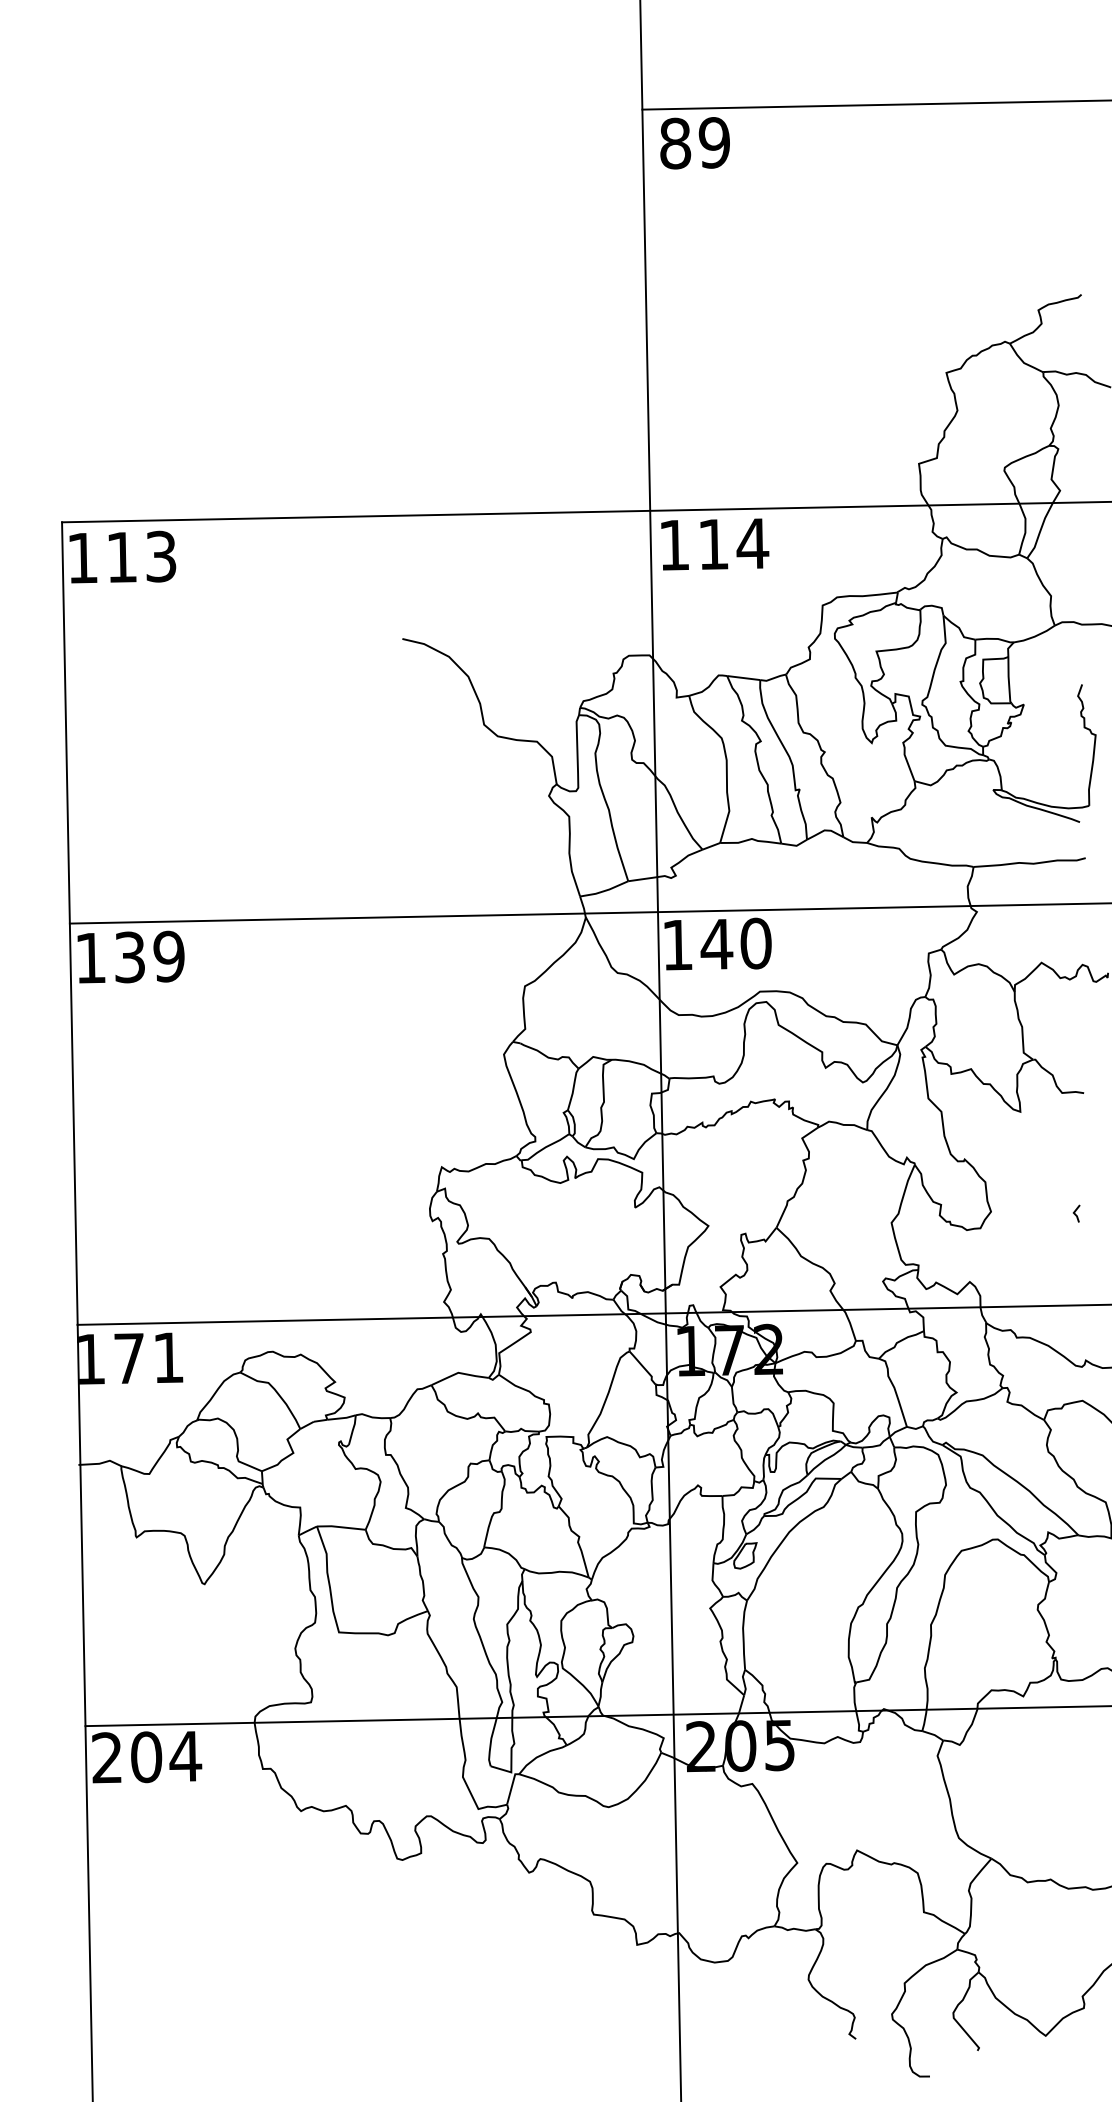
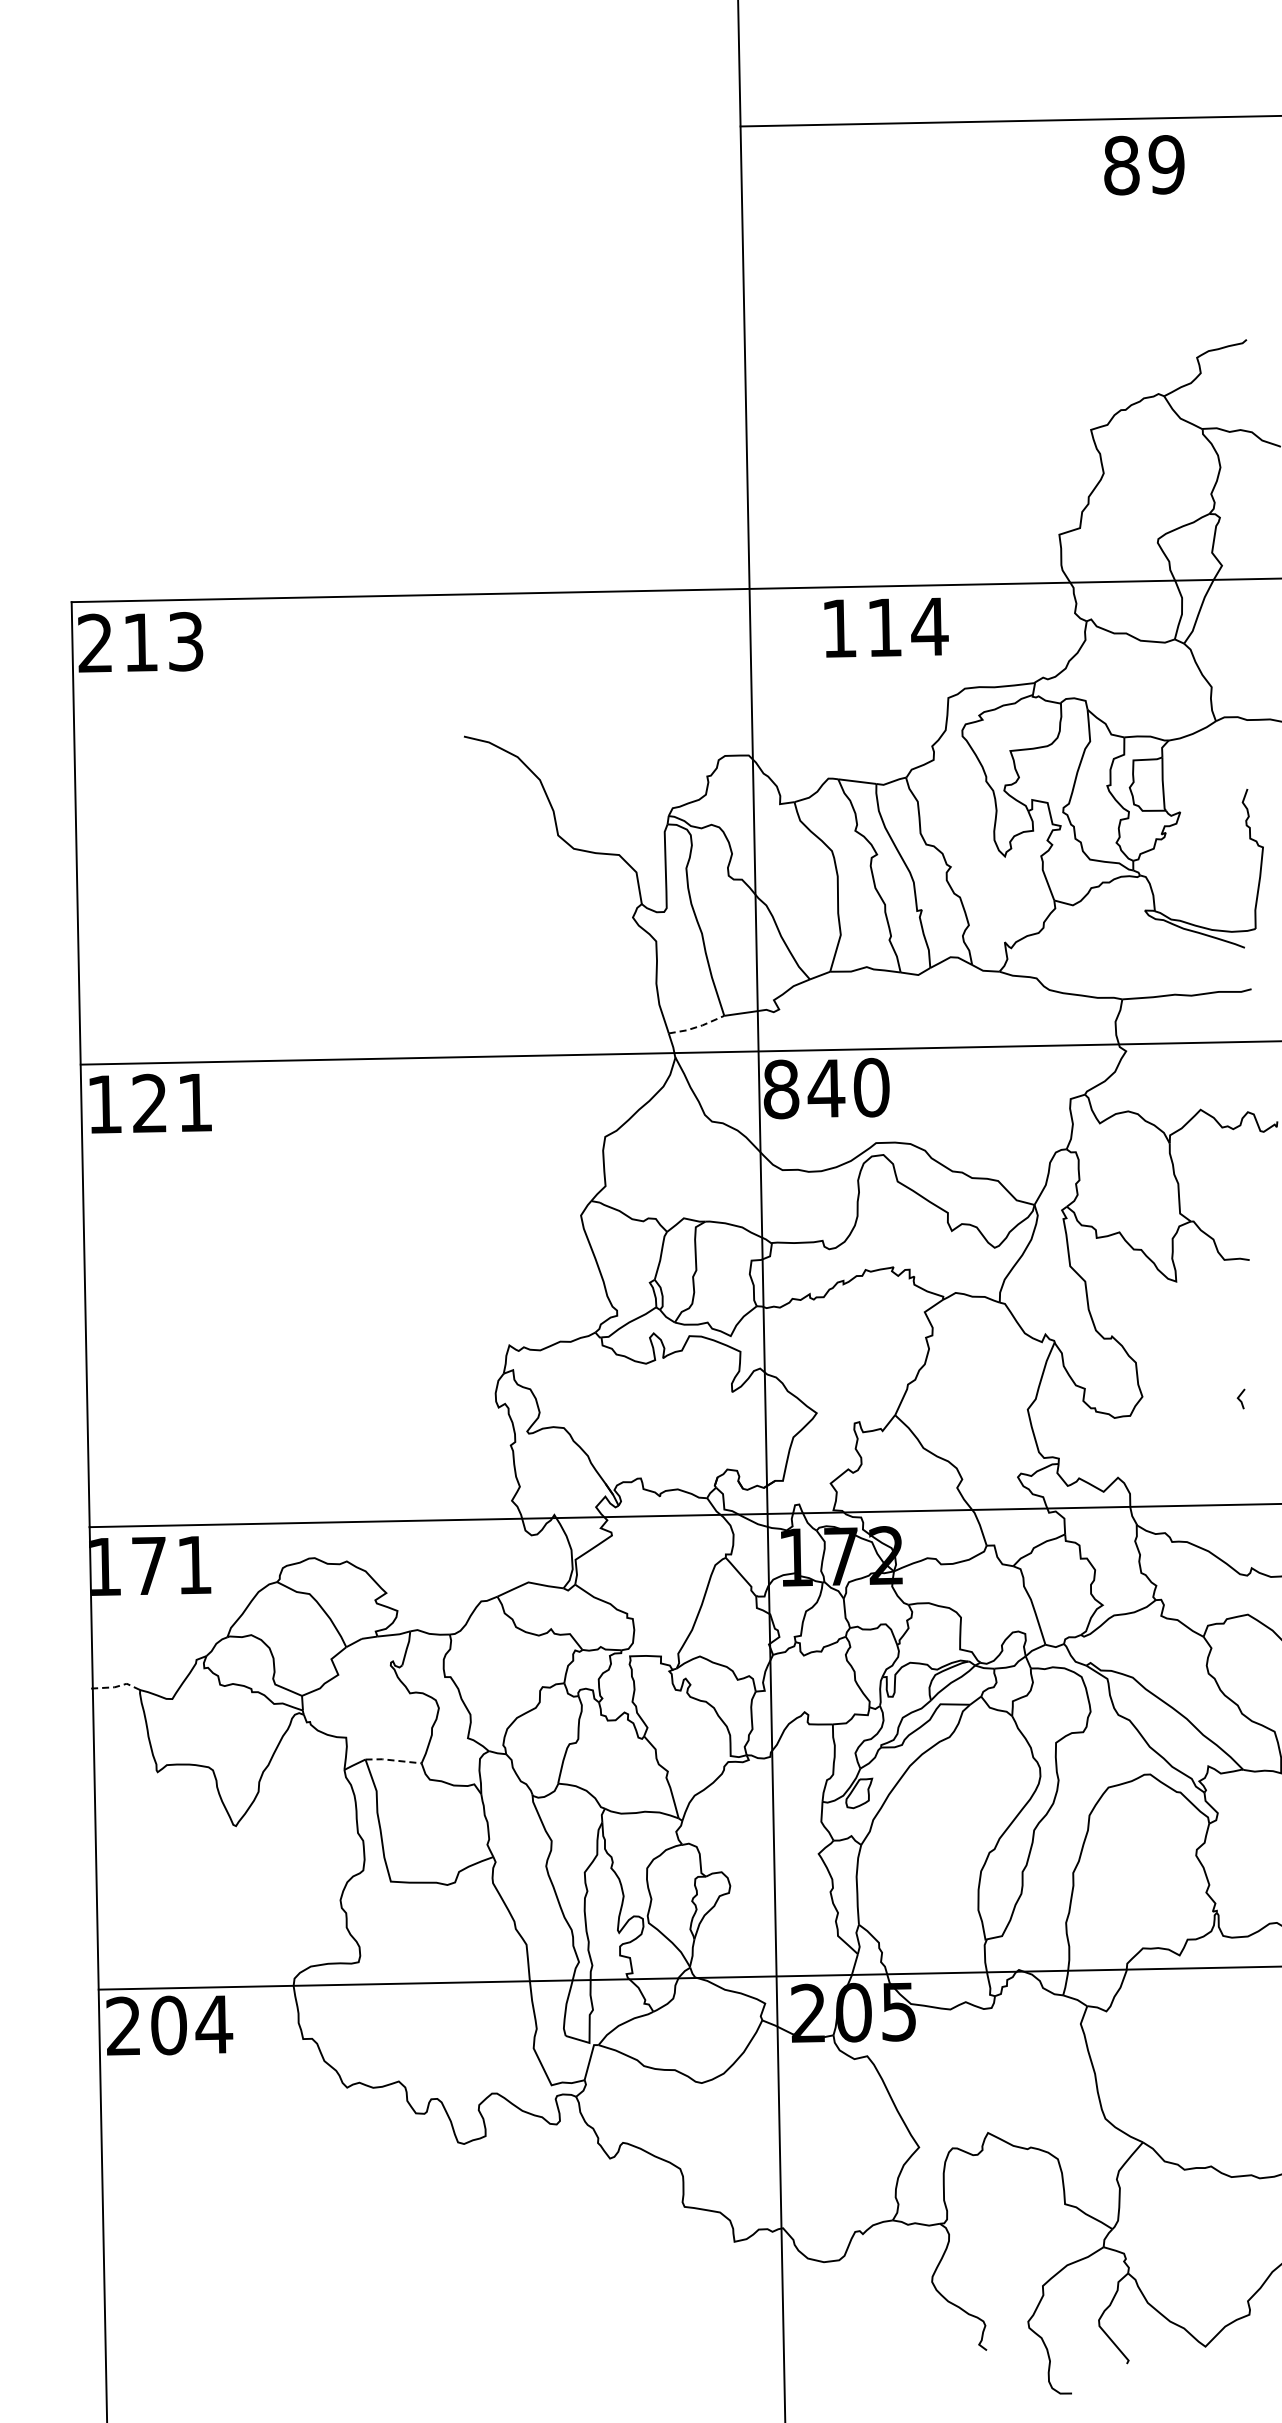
text: (695, 143) -> (1144, 165), moved
text: (715, 544) -> (886, 627), moved
text: (82, 557) -> (95, 642), 113 -> 213
line: (605, 891) -> (697, 1027), solid -> dashed
text: (677, 945) -> (781, 1089), 140 -> 840
text: (149, 957) -> (172, 1103), 139 -> 121
line: (100, 1463) -> (115, 1687), solid -> dashed
line: (341, 1527) -> (393, 1760), solid -> dashed

